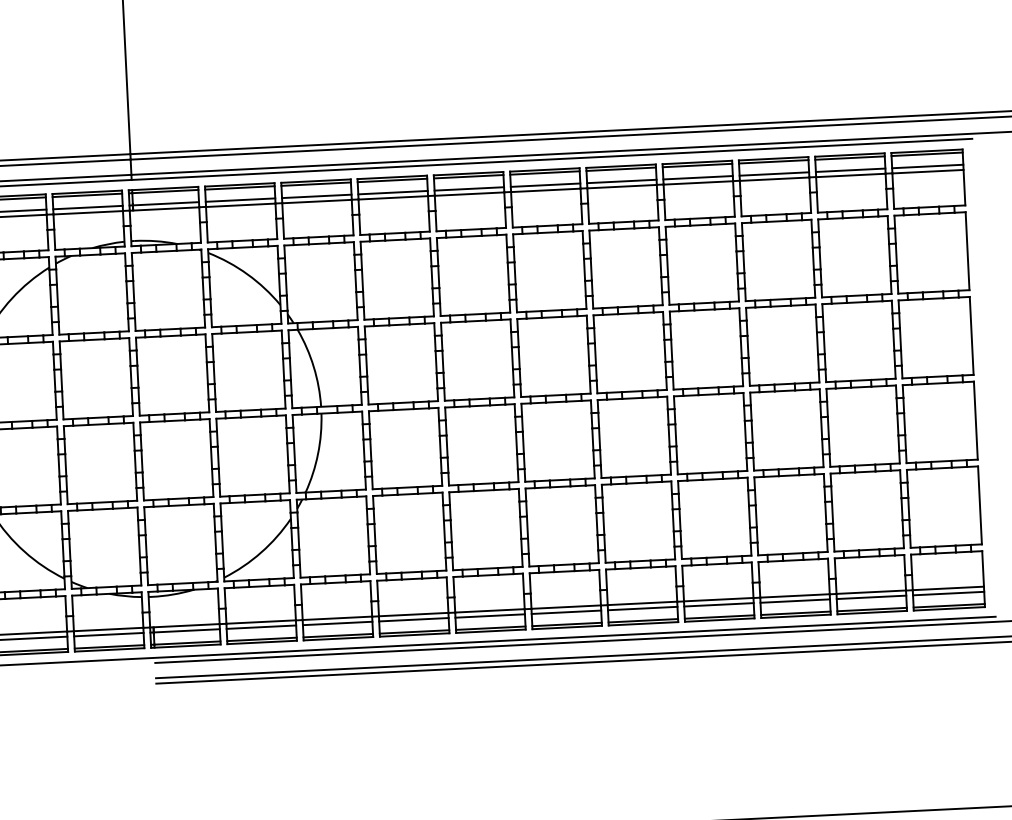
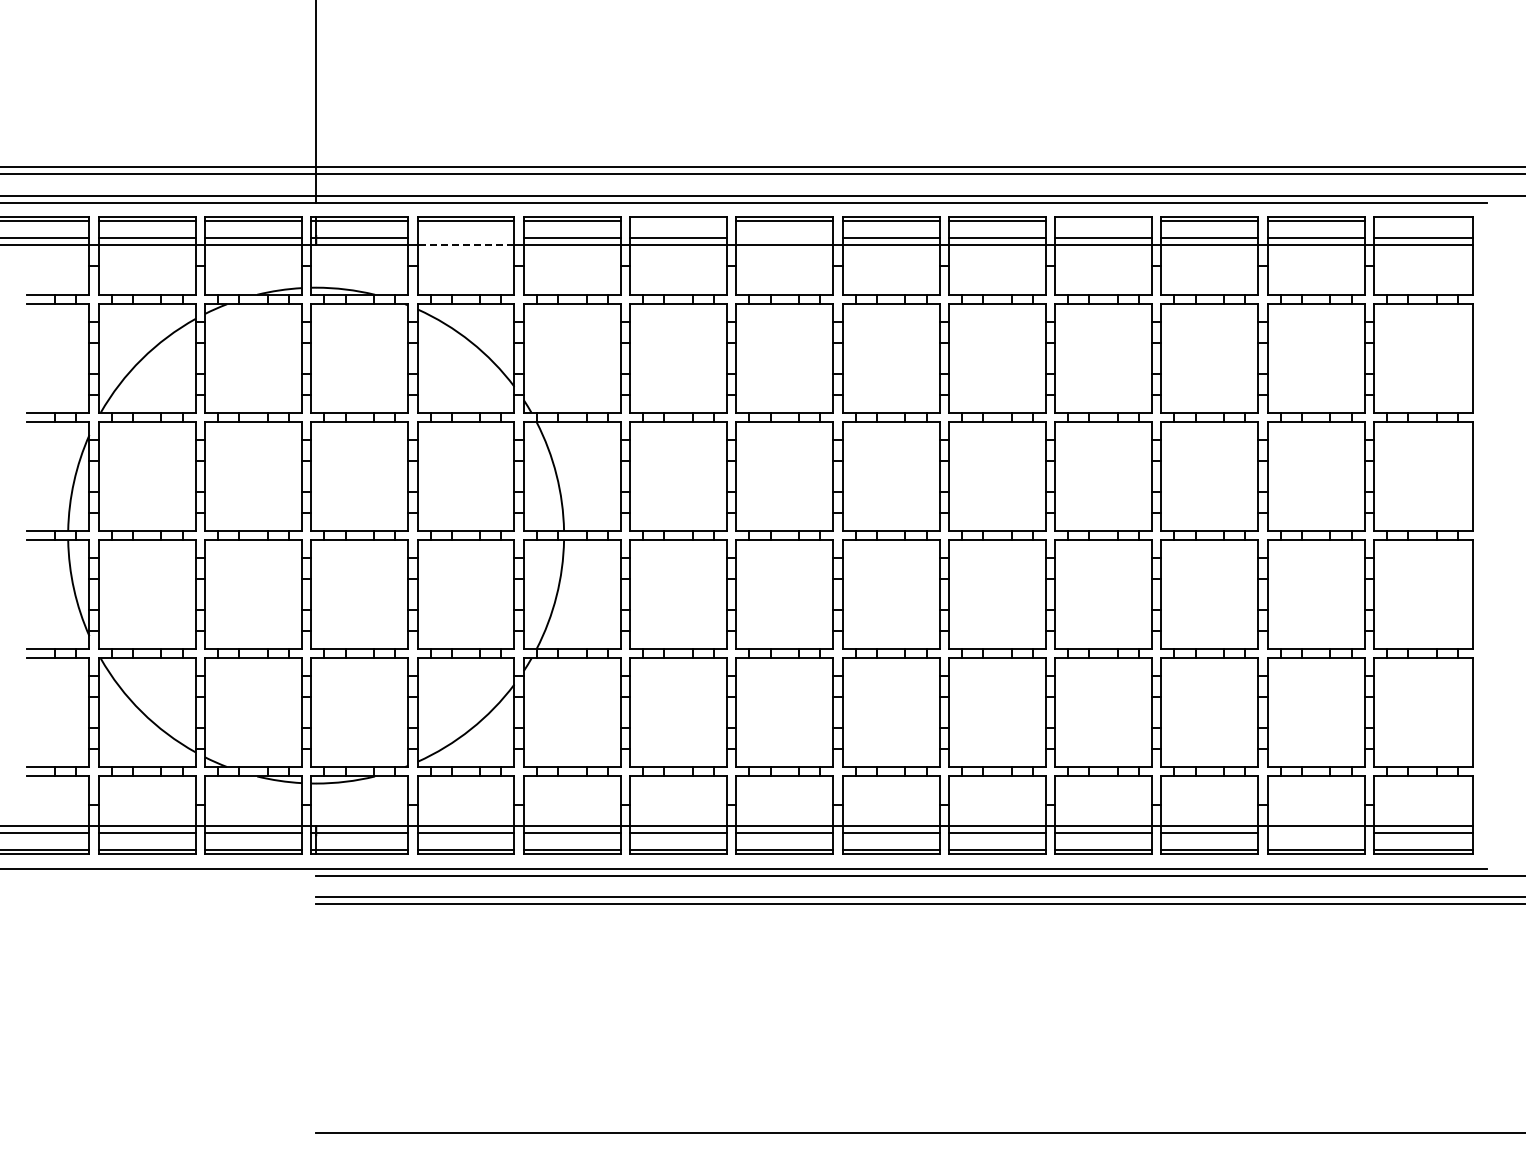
line: (927, 154) -> (1423, 221), removed
line: (697, 165) -> (1103, 221), removed
line: (392, 180) -> (678, 221), removed
line: (469, 189) -> (784, 238), removed
line: (240, 200) -> (465, 238), removed
line: (240, 205) -> (465, 245), solid -> dashed
line: (871, 597) -> (1315, 833), removed

